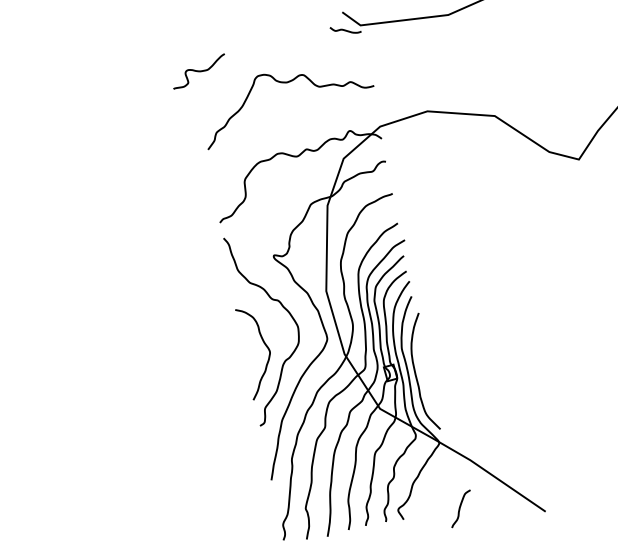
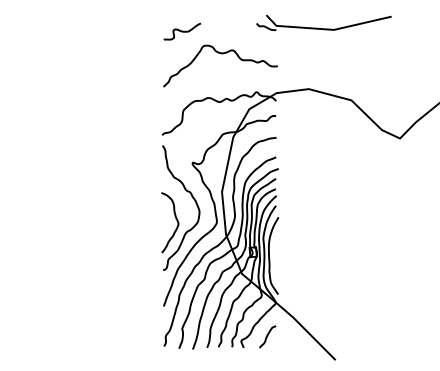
curve: (199, 71) -> (182, 31), moved
curve: (460, 508) -> (267, 336), moved

